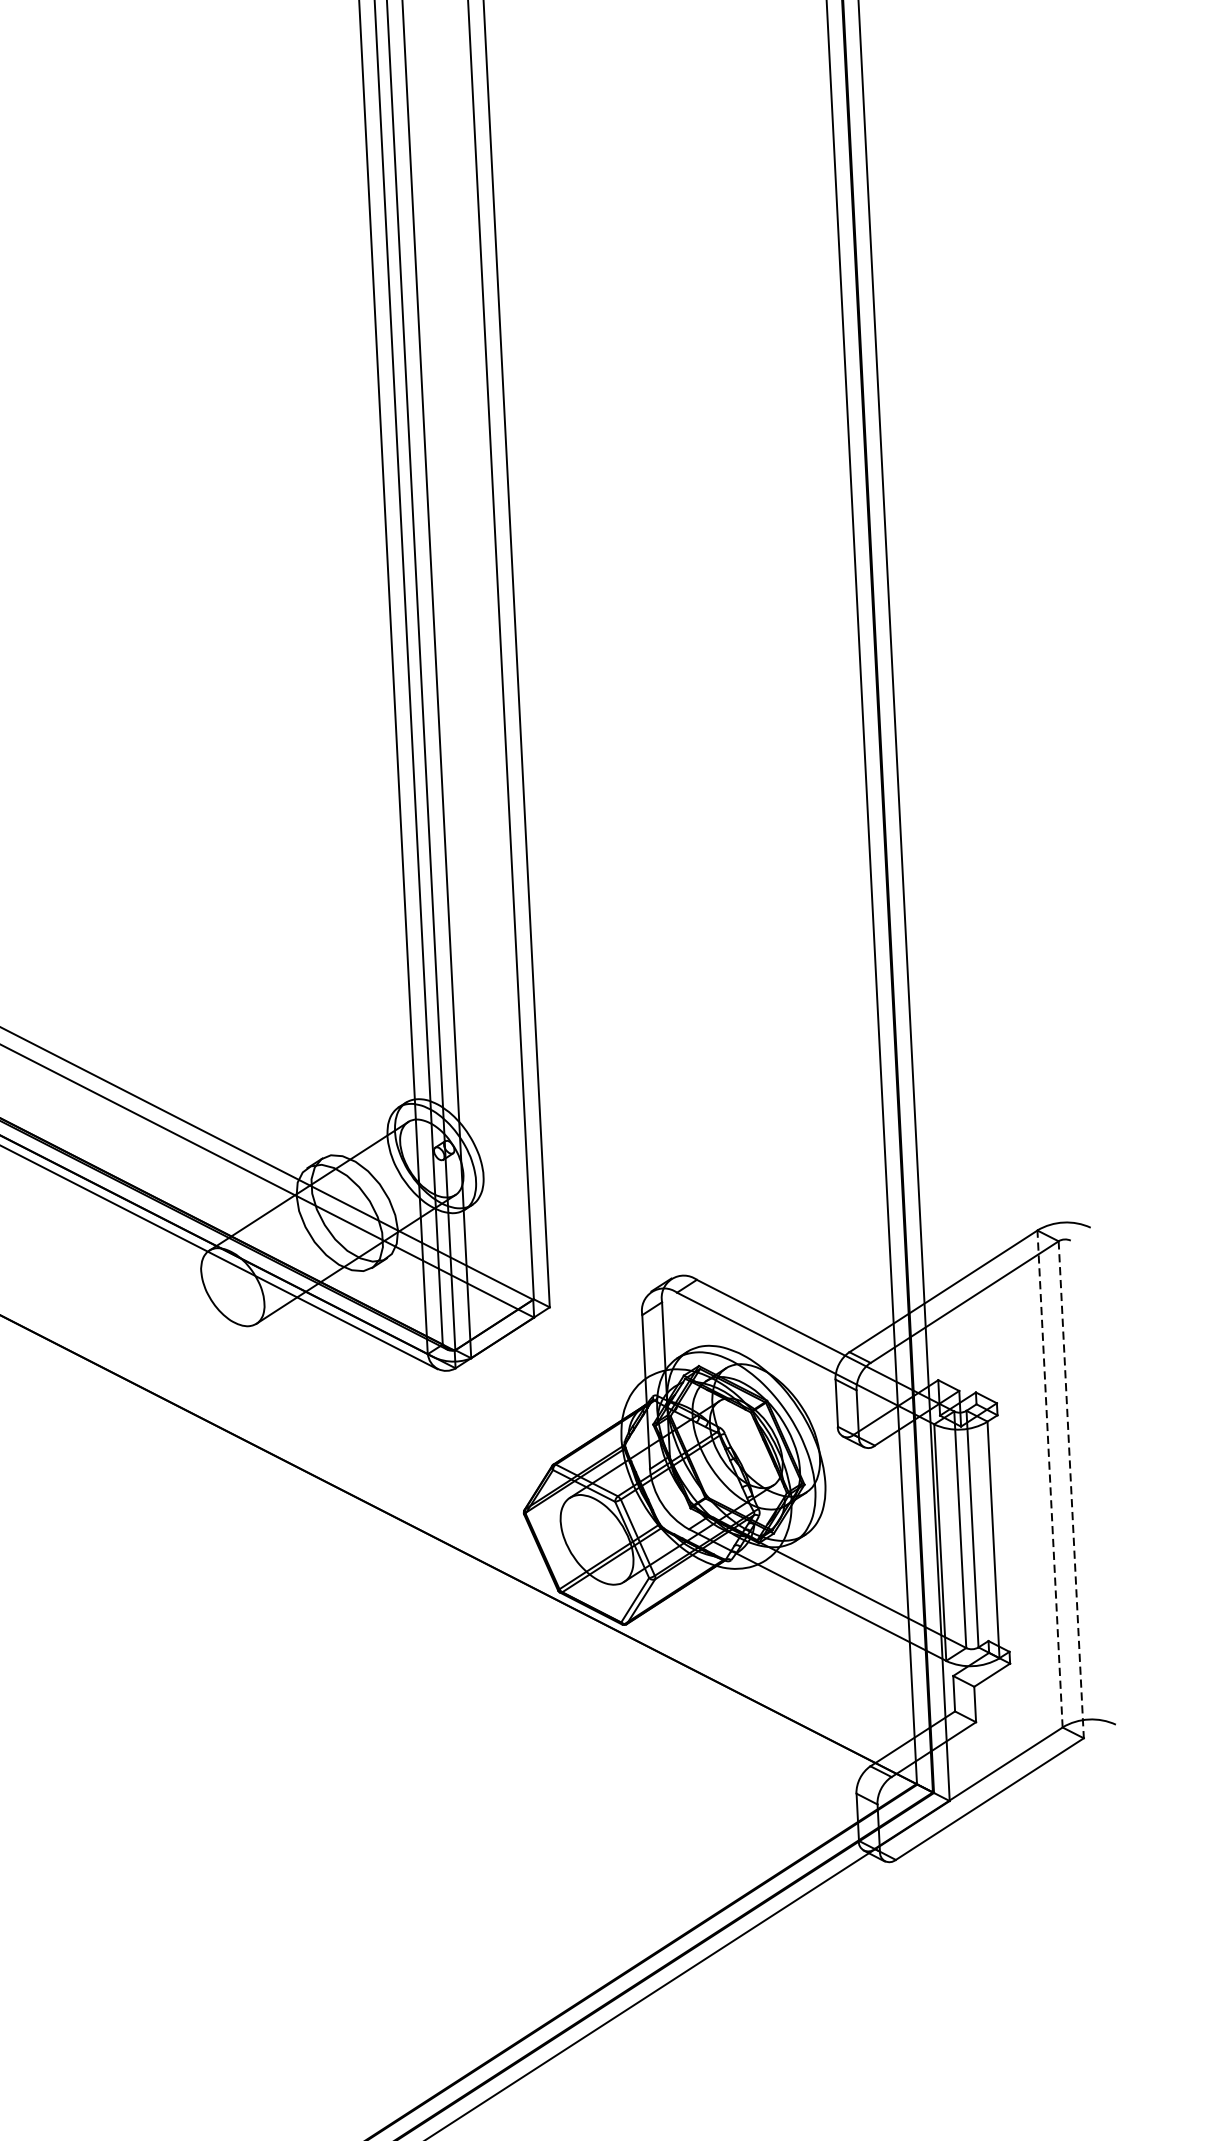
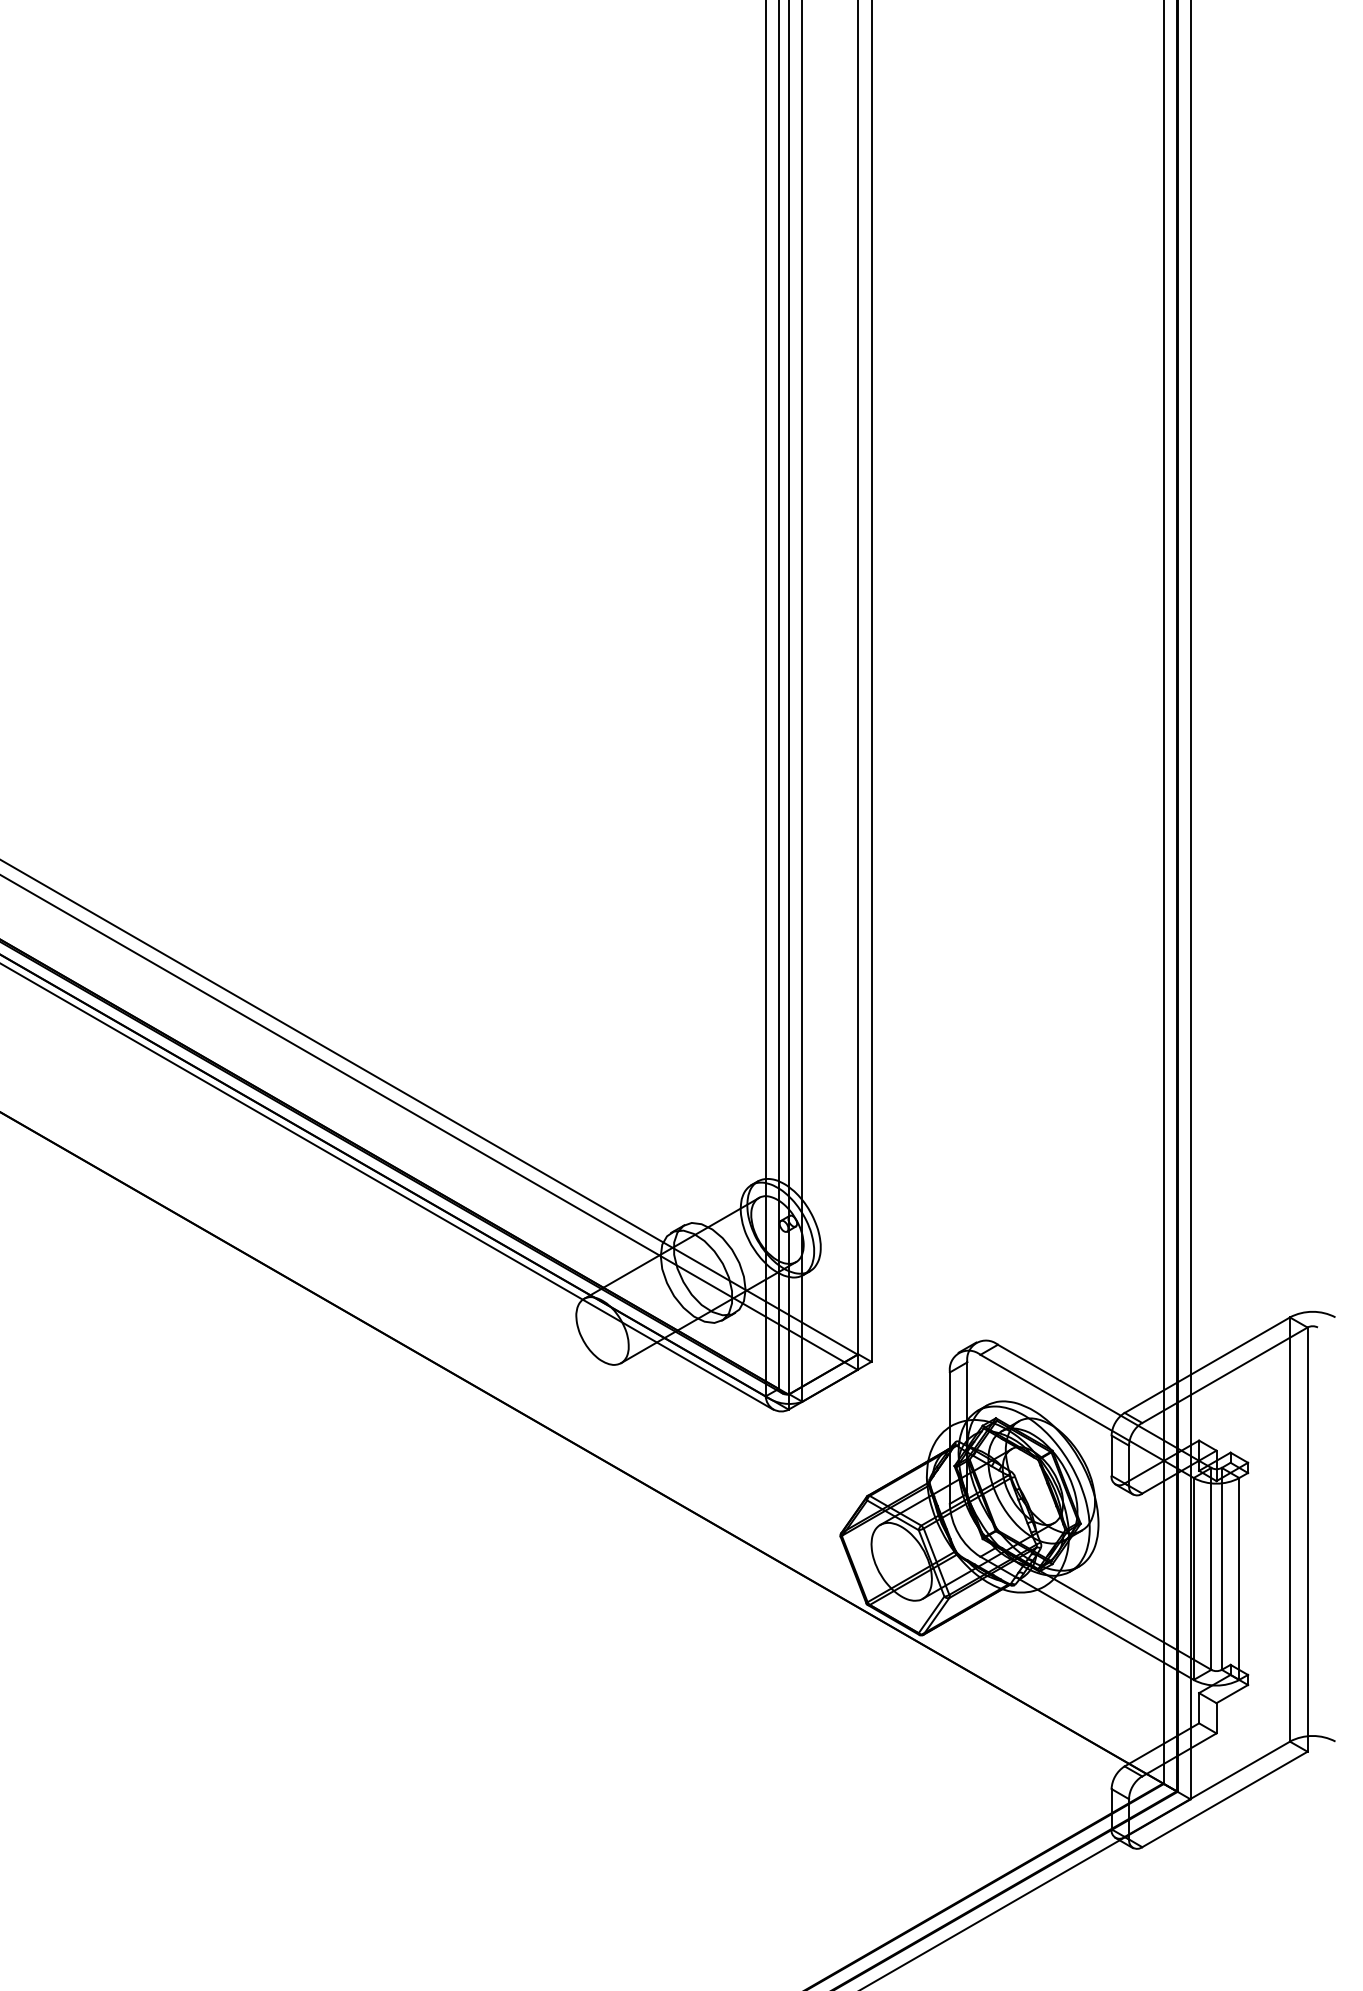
line: (1050, 1478) -> (1290, 1529), dashed -> solid
line: (1071, 1490) -> (1307, 1540), dashed -> solid

